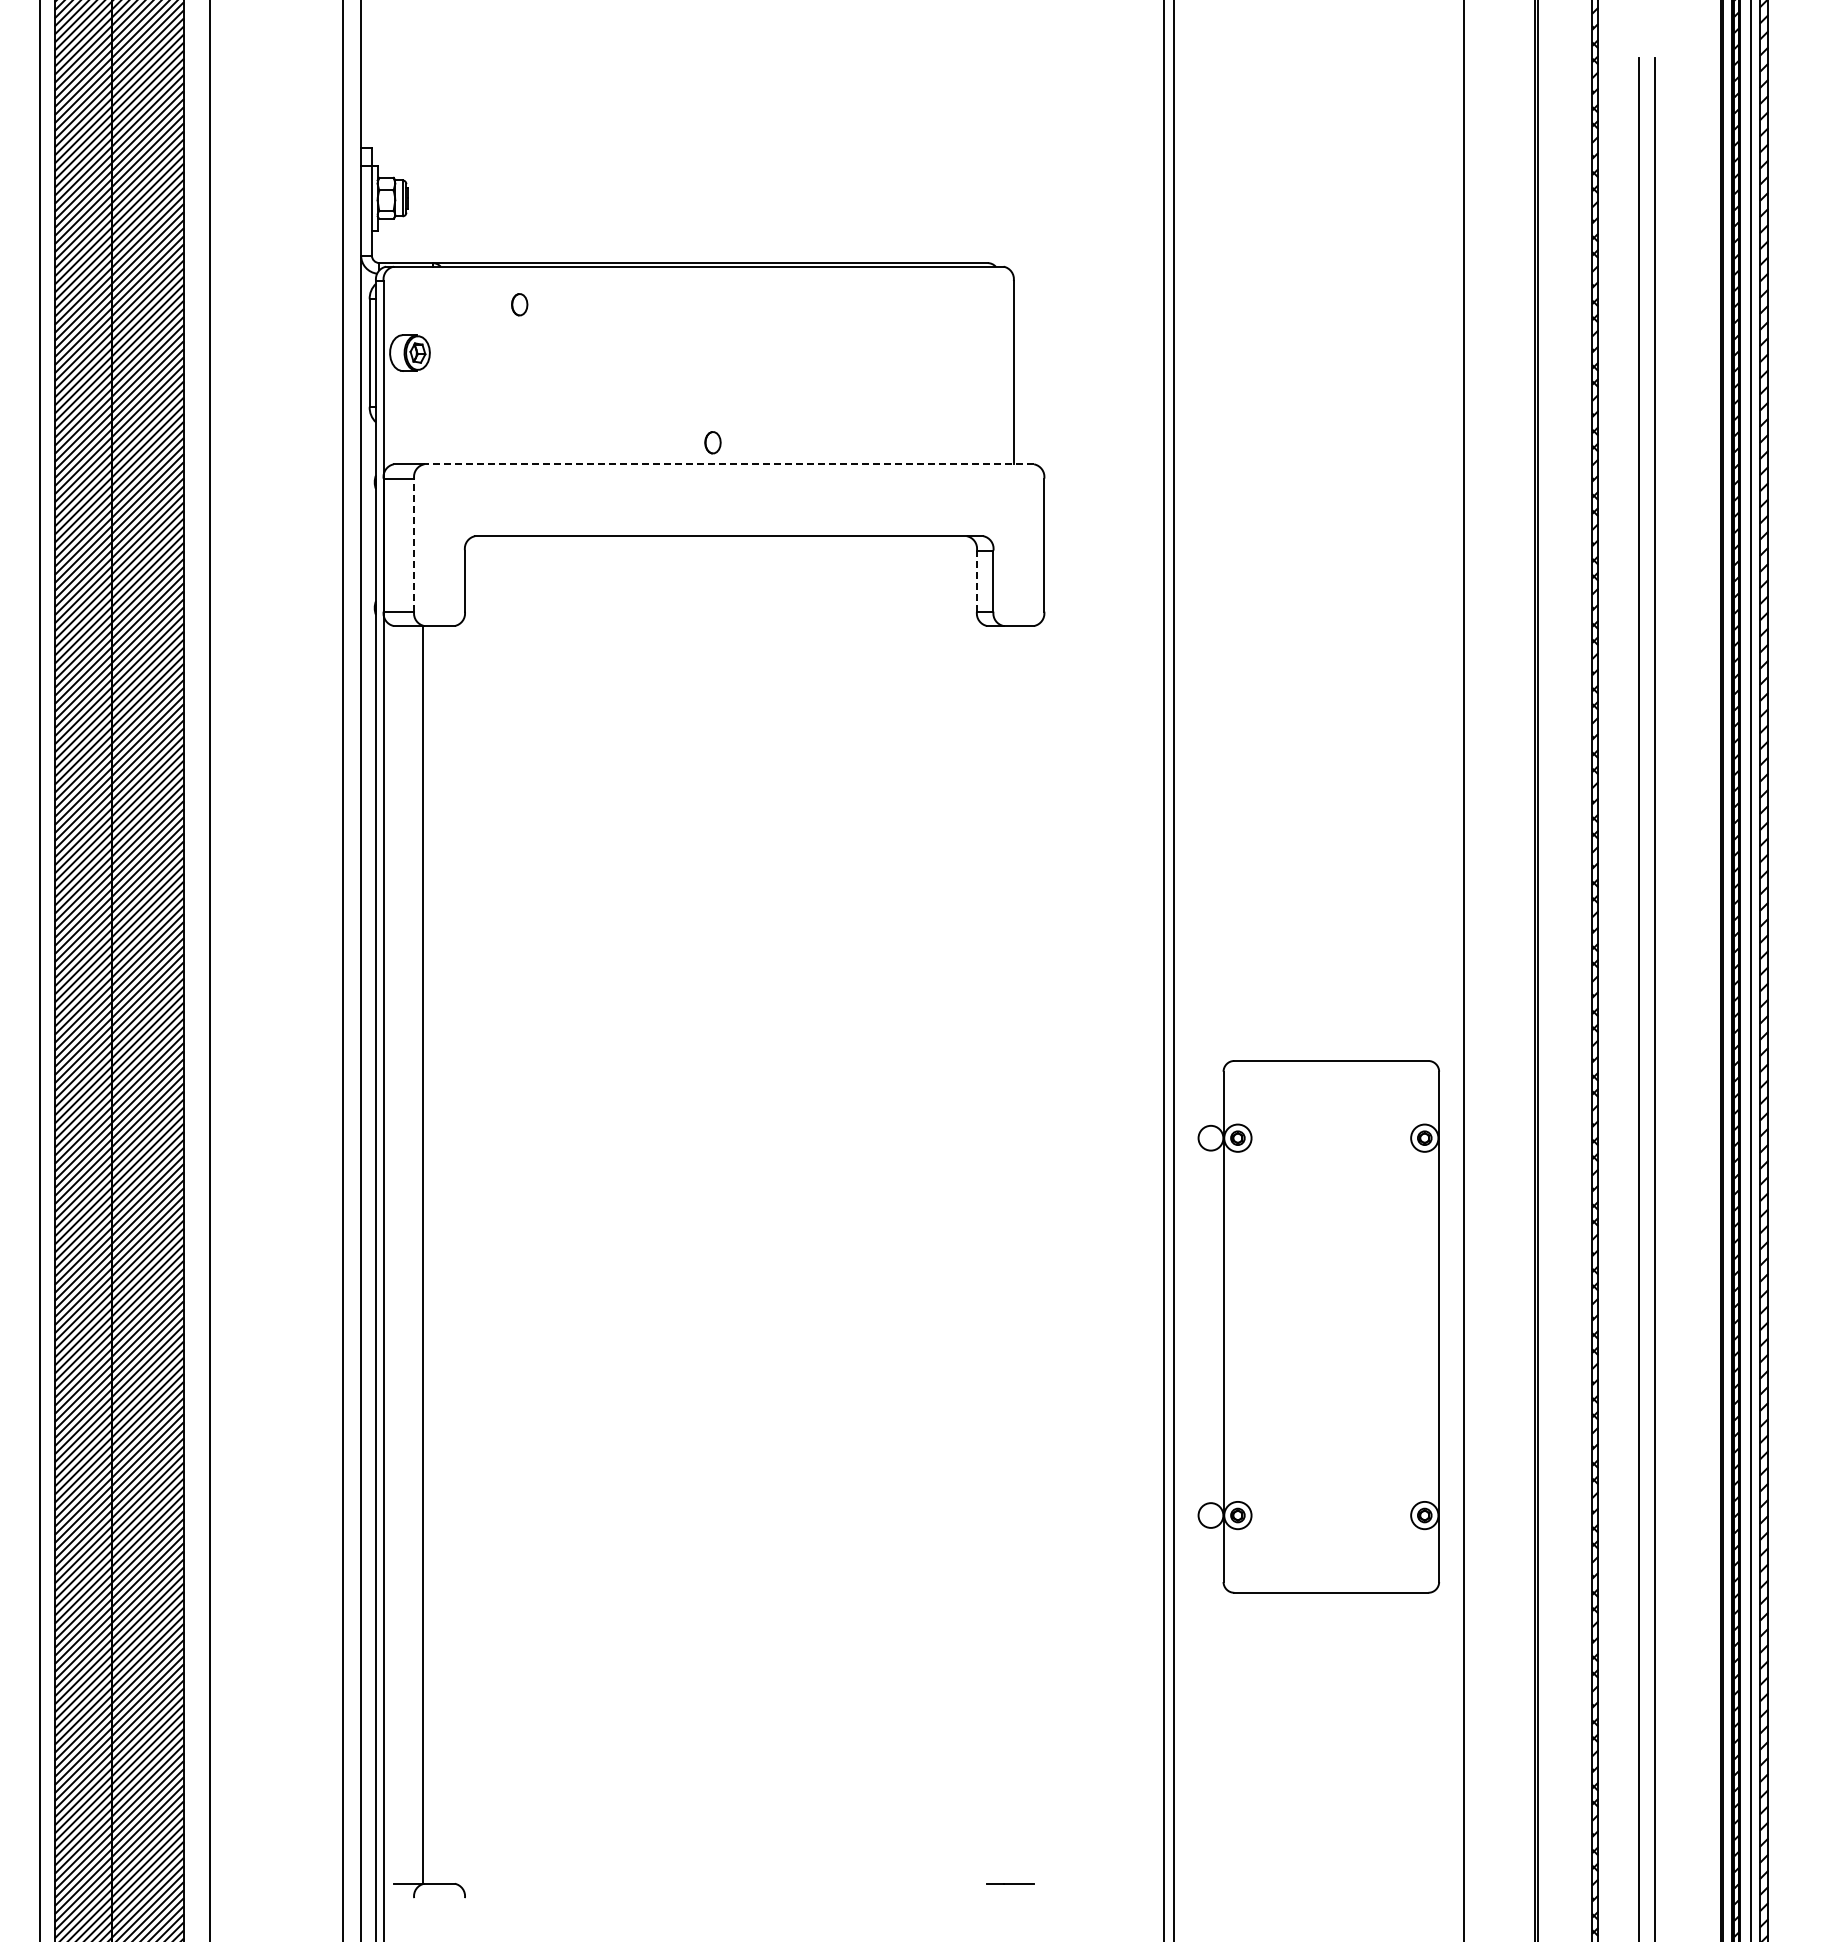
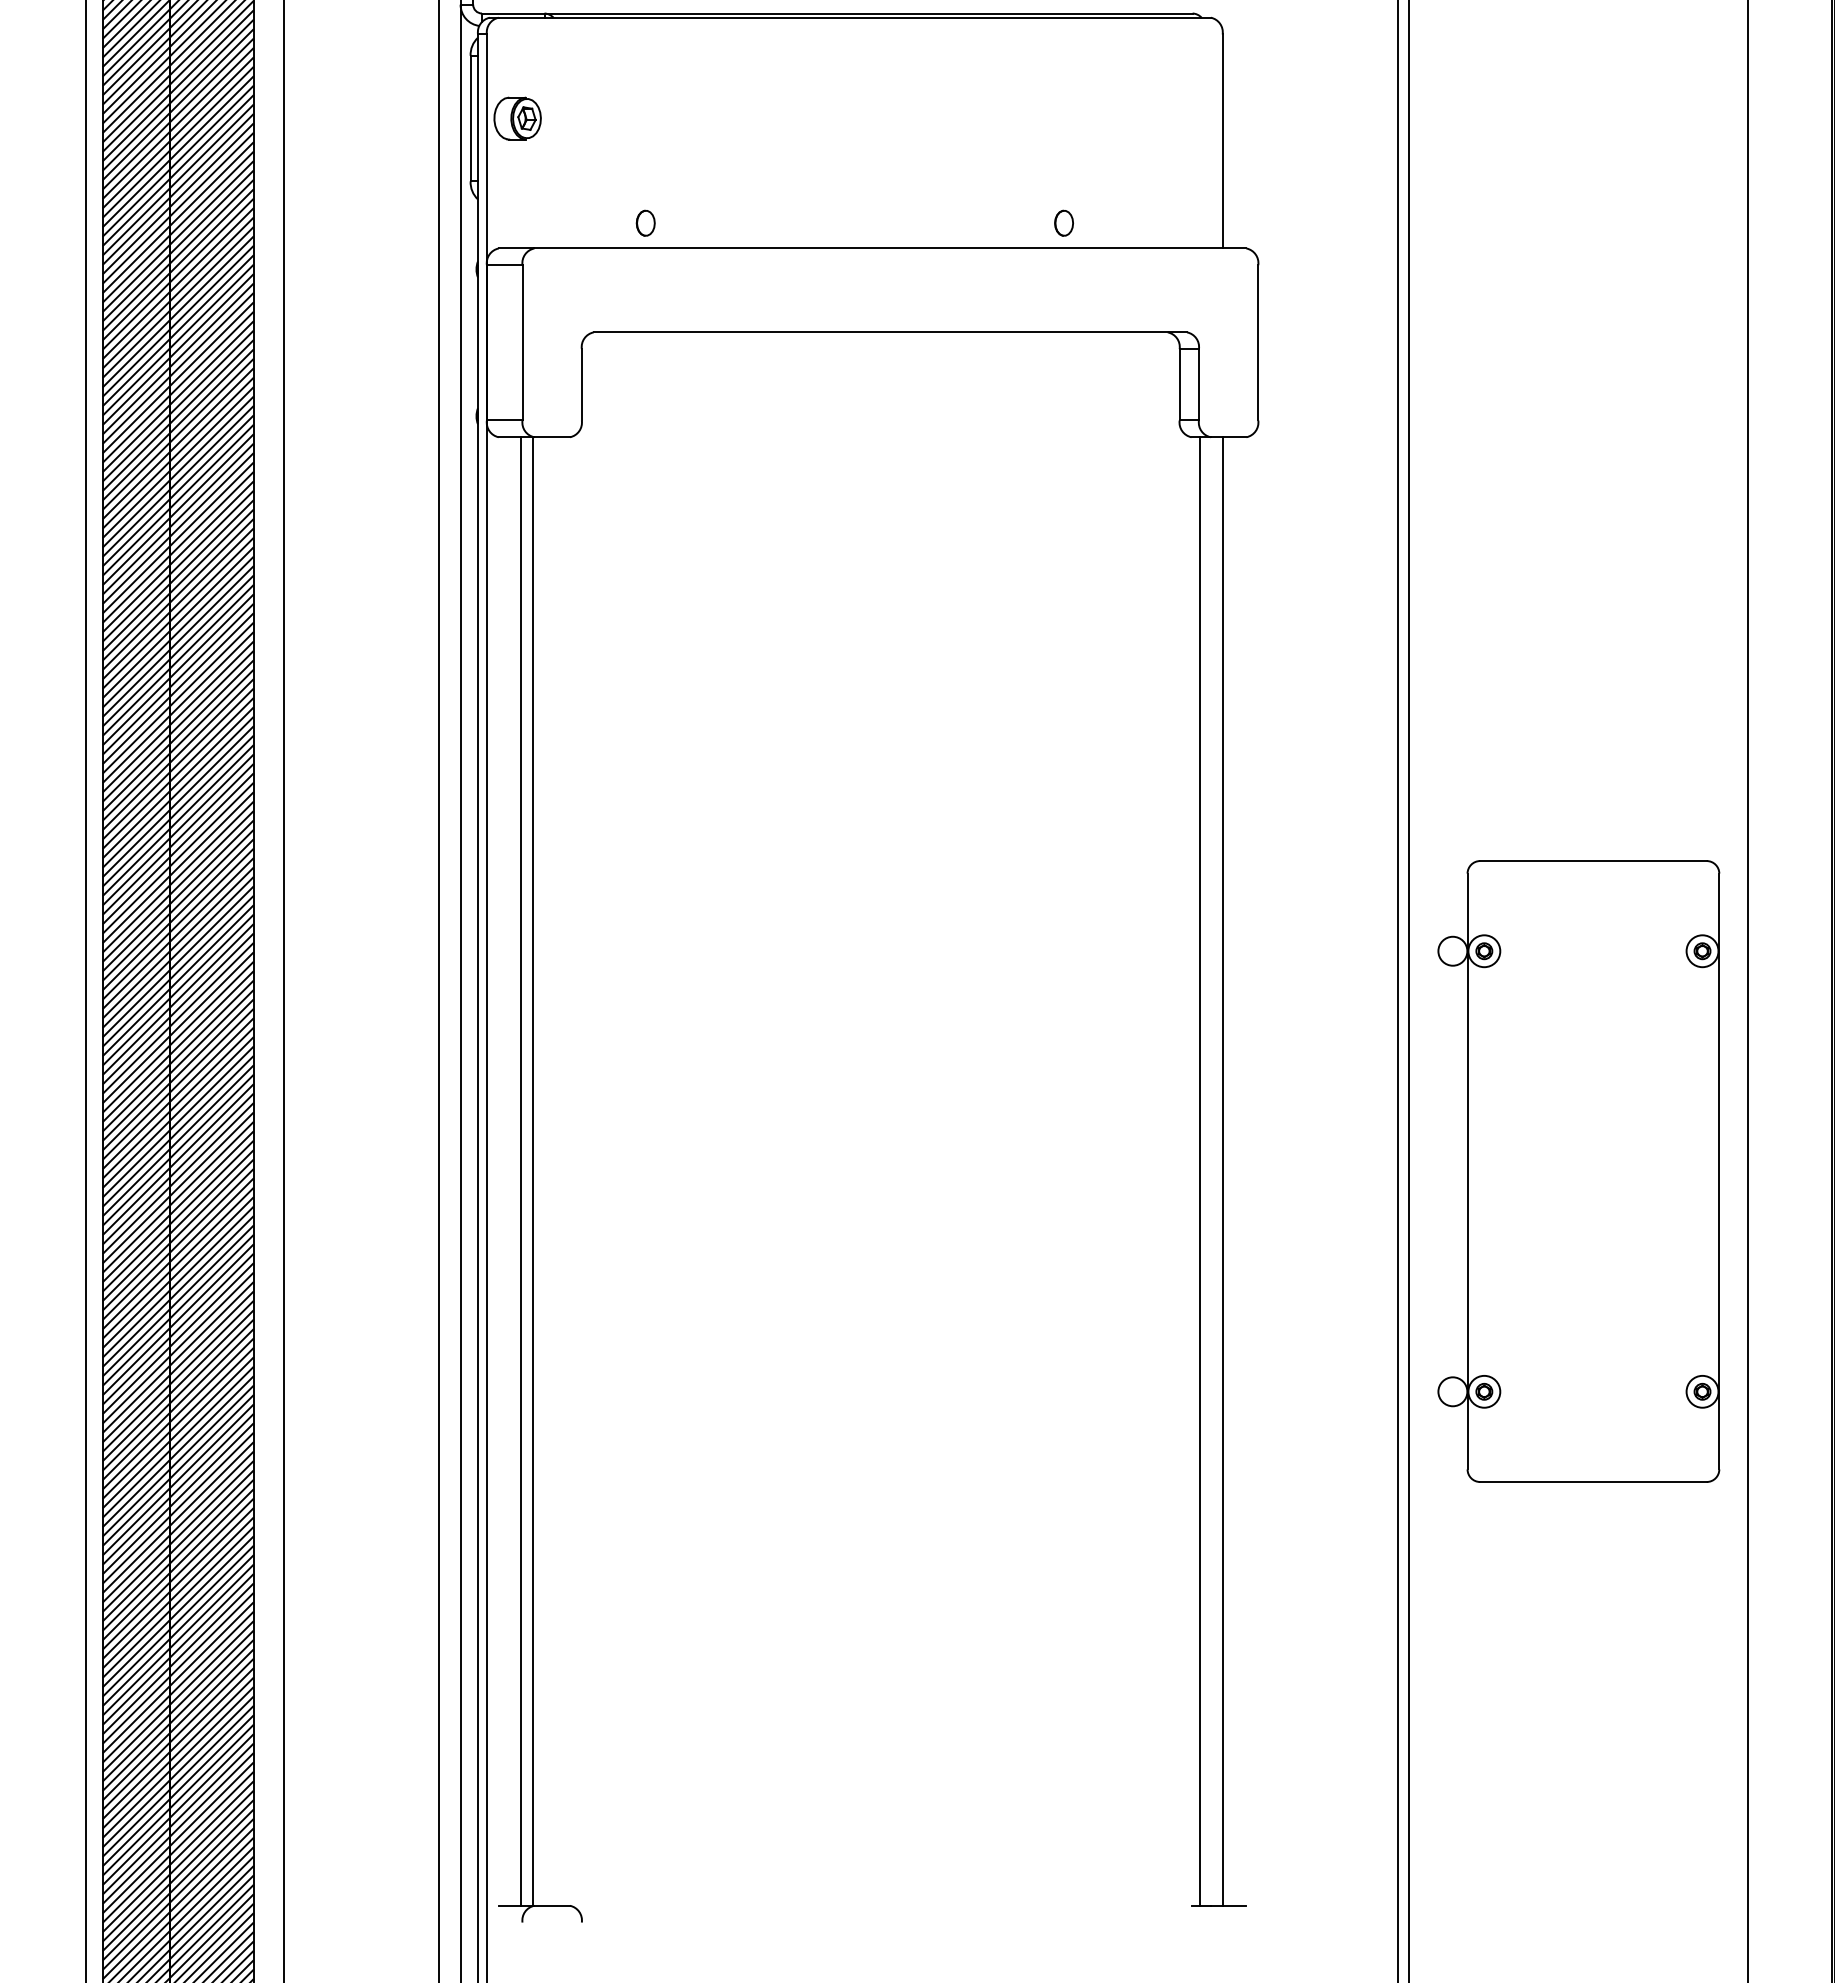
part: (519, 304) -> (645, 222), moved
part: (712, 442) -> (1063, 222), moved
line: (729, 464) -> (890, 248), dashed -> solid
line: (414, 544) -> (522, 342), dashed -> solid
line: (976, 581) -> (1179, 385), dashed -> solid
line: (412, 1254) -> (520, 1171), added
line: (994, 1254) -> (1200, 1171), added
line: (1013, 1254) -> (1222, 1171), added
part: (1318, 1326) -> (1578, 1171), moved

